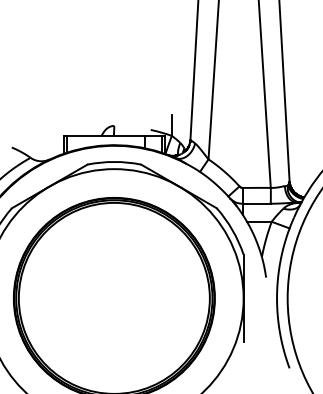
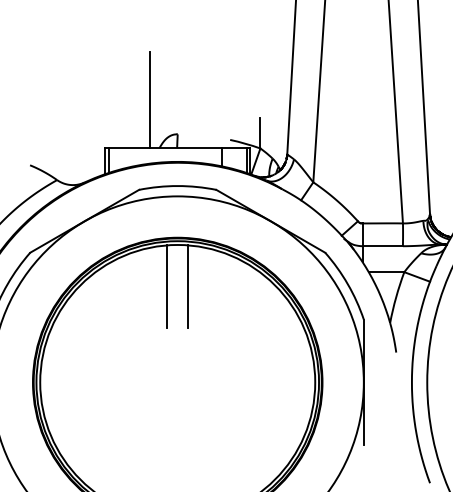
line: (95, 101) -> (150, 99), added
line: (107, 231) -> (167, 286), added
line: (121, 231) -> (188, 286), added

